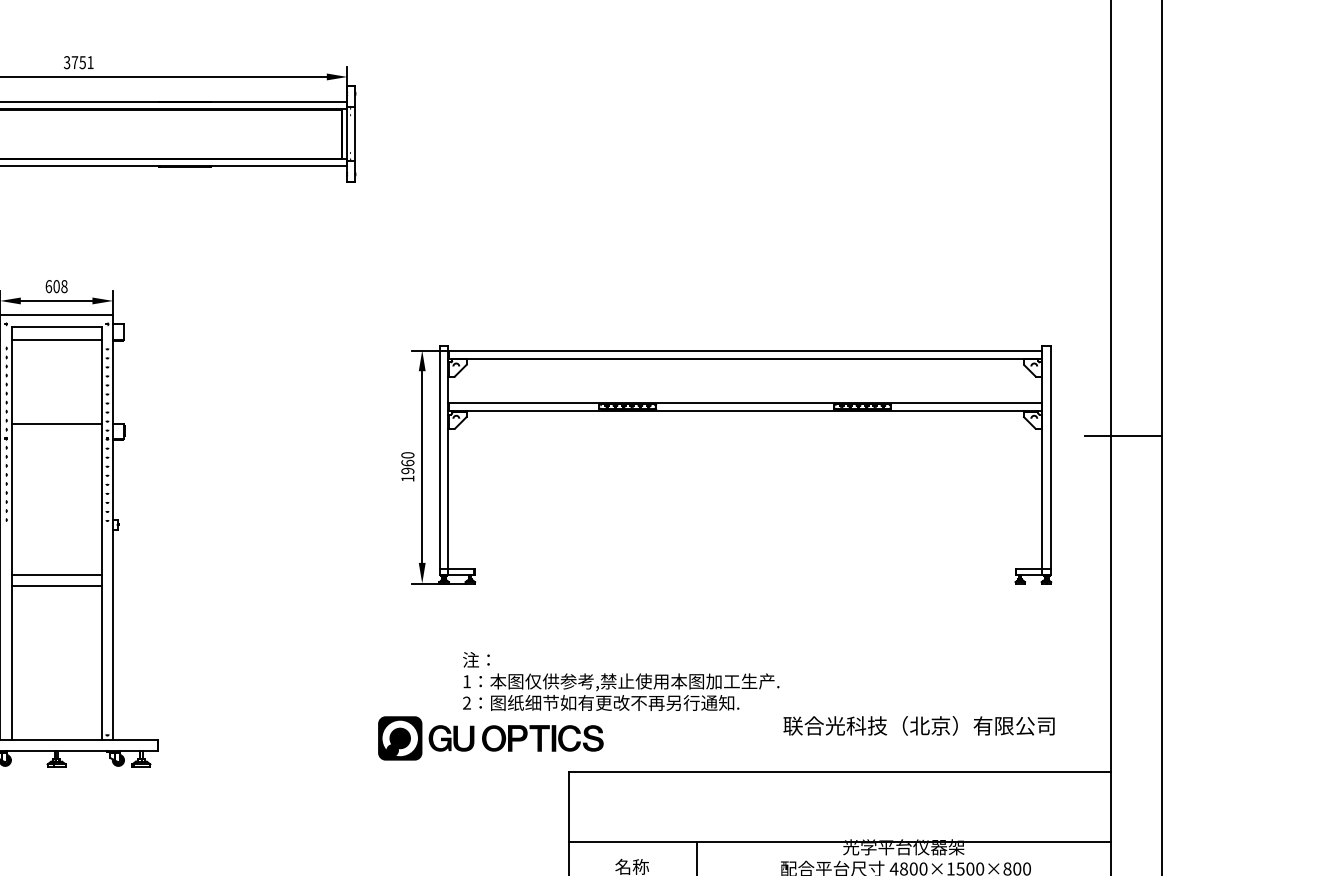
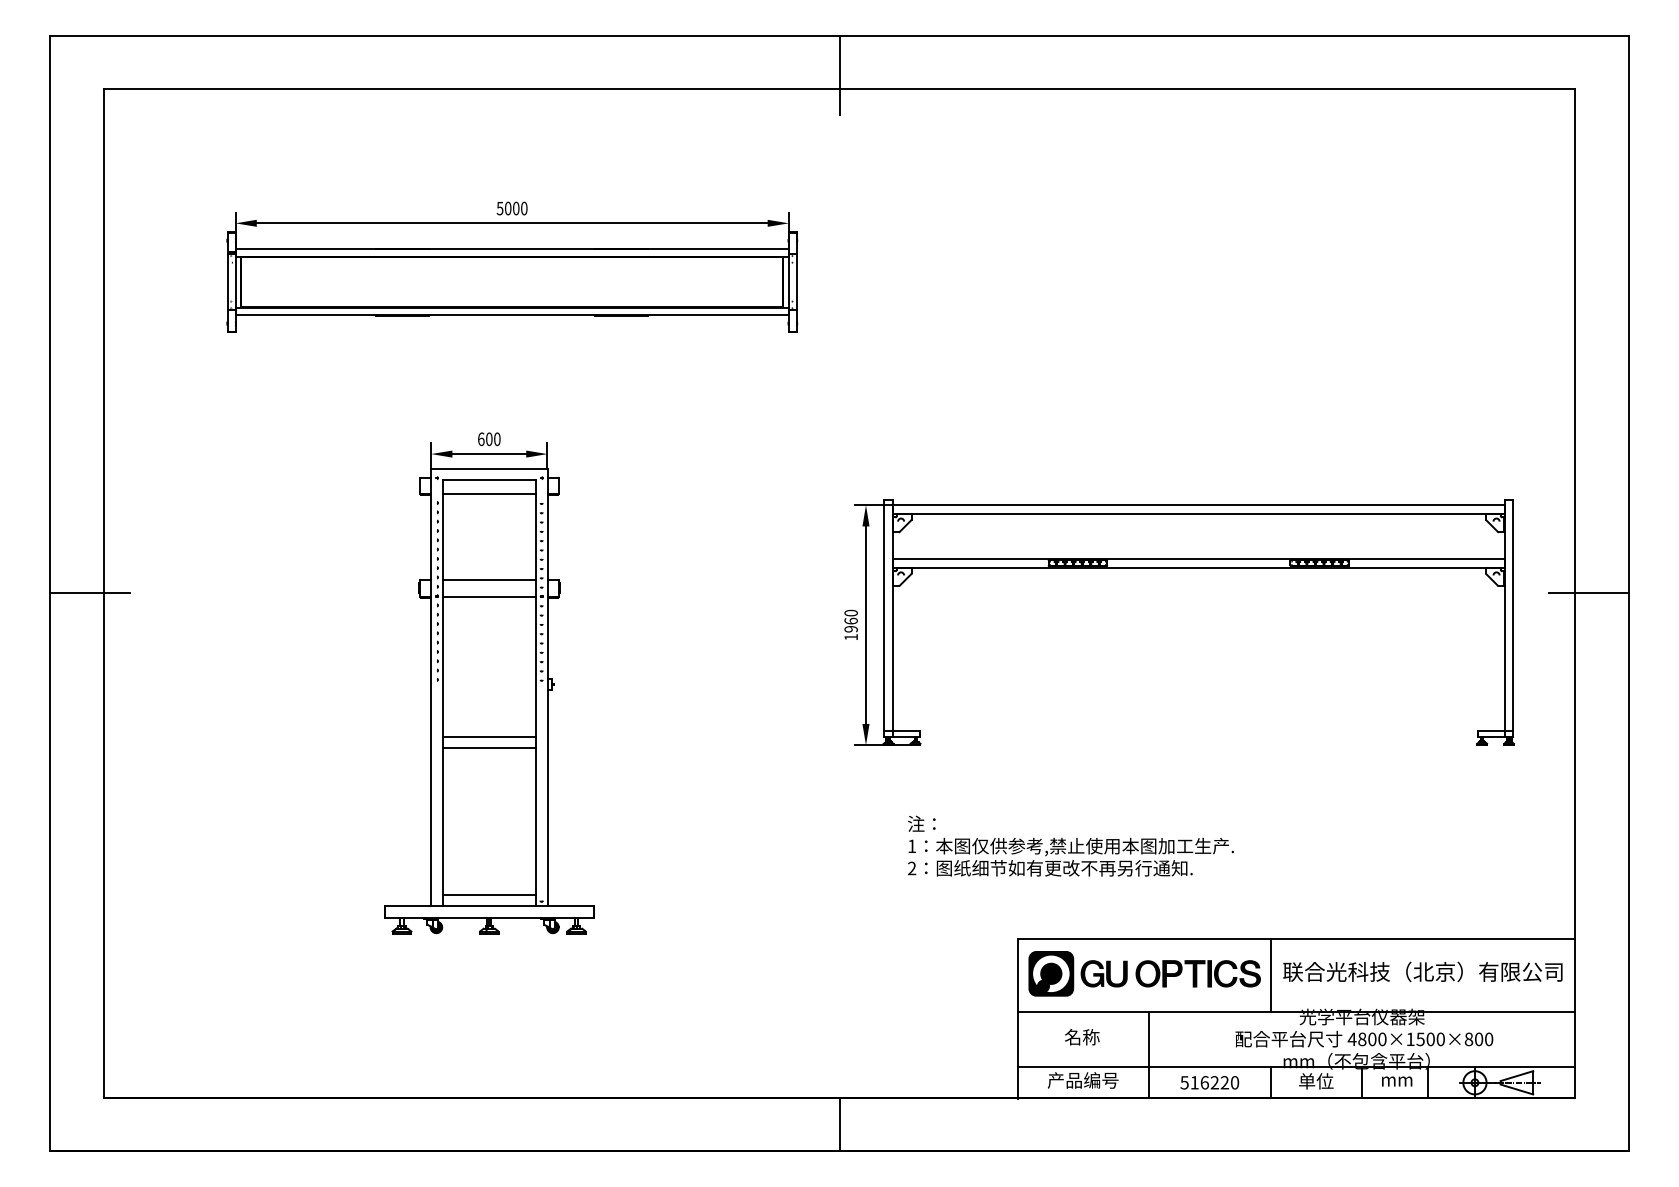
text: (79, 62) -> (512, 208), 3751 -> 5000
text: (64, 286) -> (497, 439), 608 -> 600
line: (55, 439) -> (488, 596), added
text: (918, 725) -> (1422, 971), moved
line: (55, 728) -> (488, 894), added
part: (490, 738) -> (1144, 973), moved
line: (814, 806) -> (1270, 974), added

